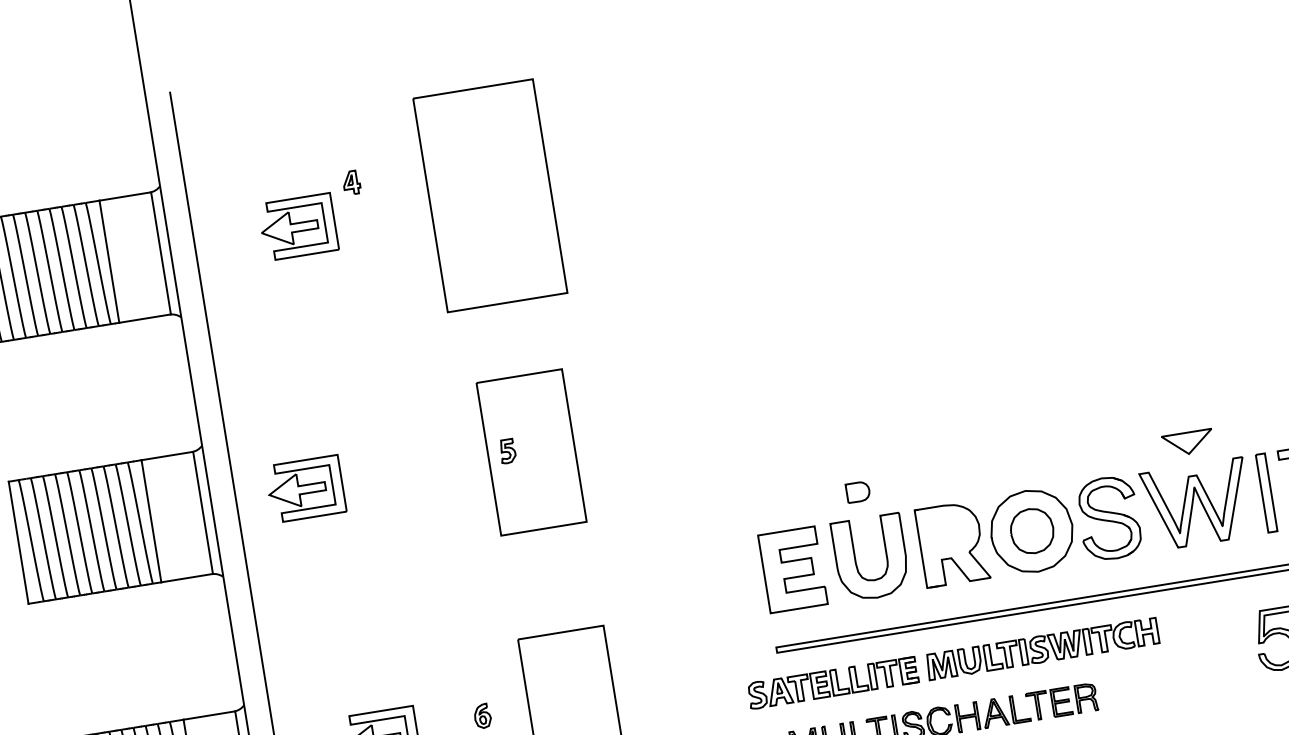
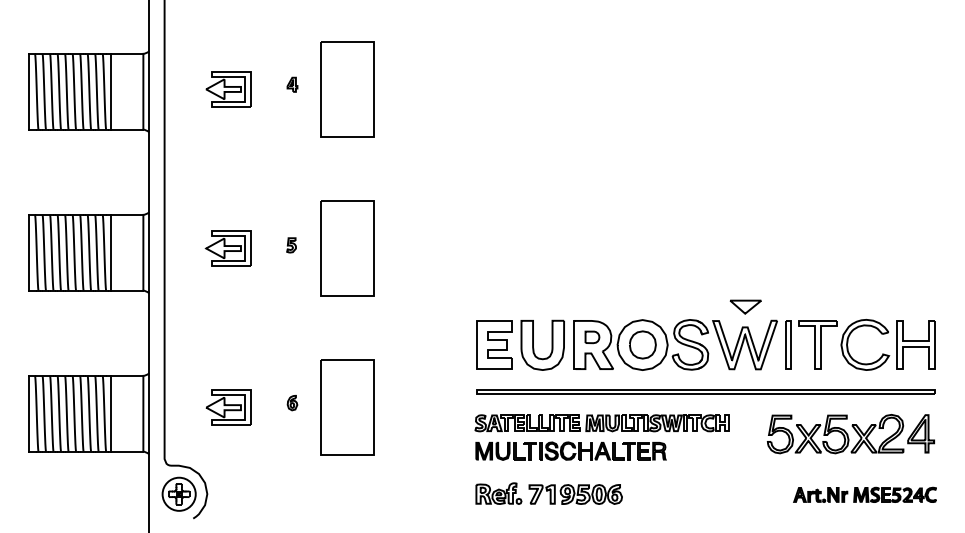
part: (351, 182) -> (292, 84), moved
part: (489, 196) -> (347, 89), size x0.71
part: (507, 451) -> (291, 245), moved
part: (303, 489) -> (227, 248), moved
part: (858, 492) -> (592, 337), moved
part: (952, 664) -> (601, 423), moved

